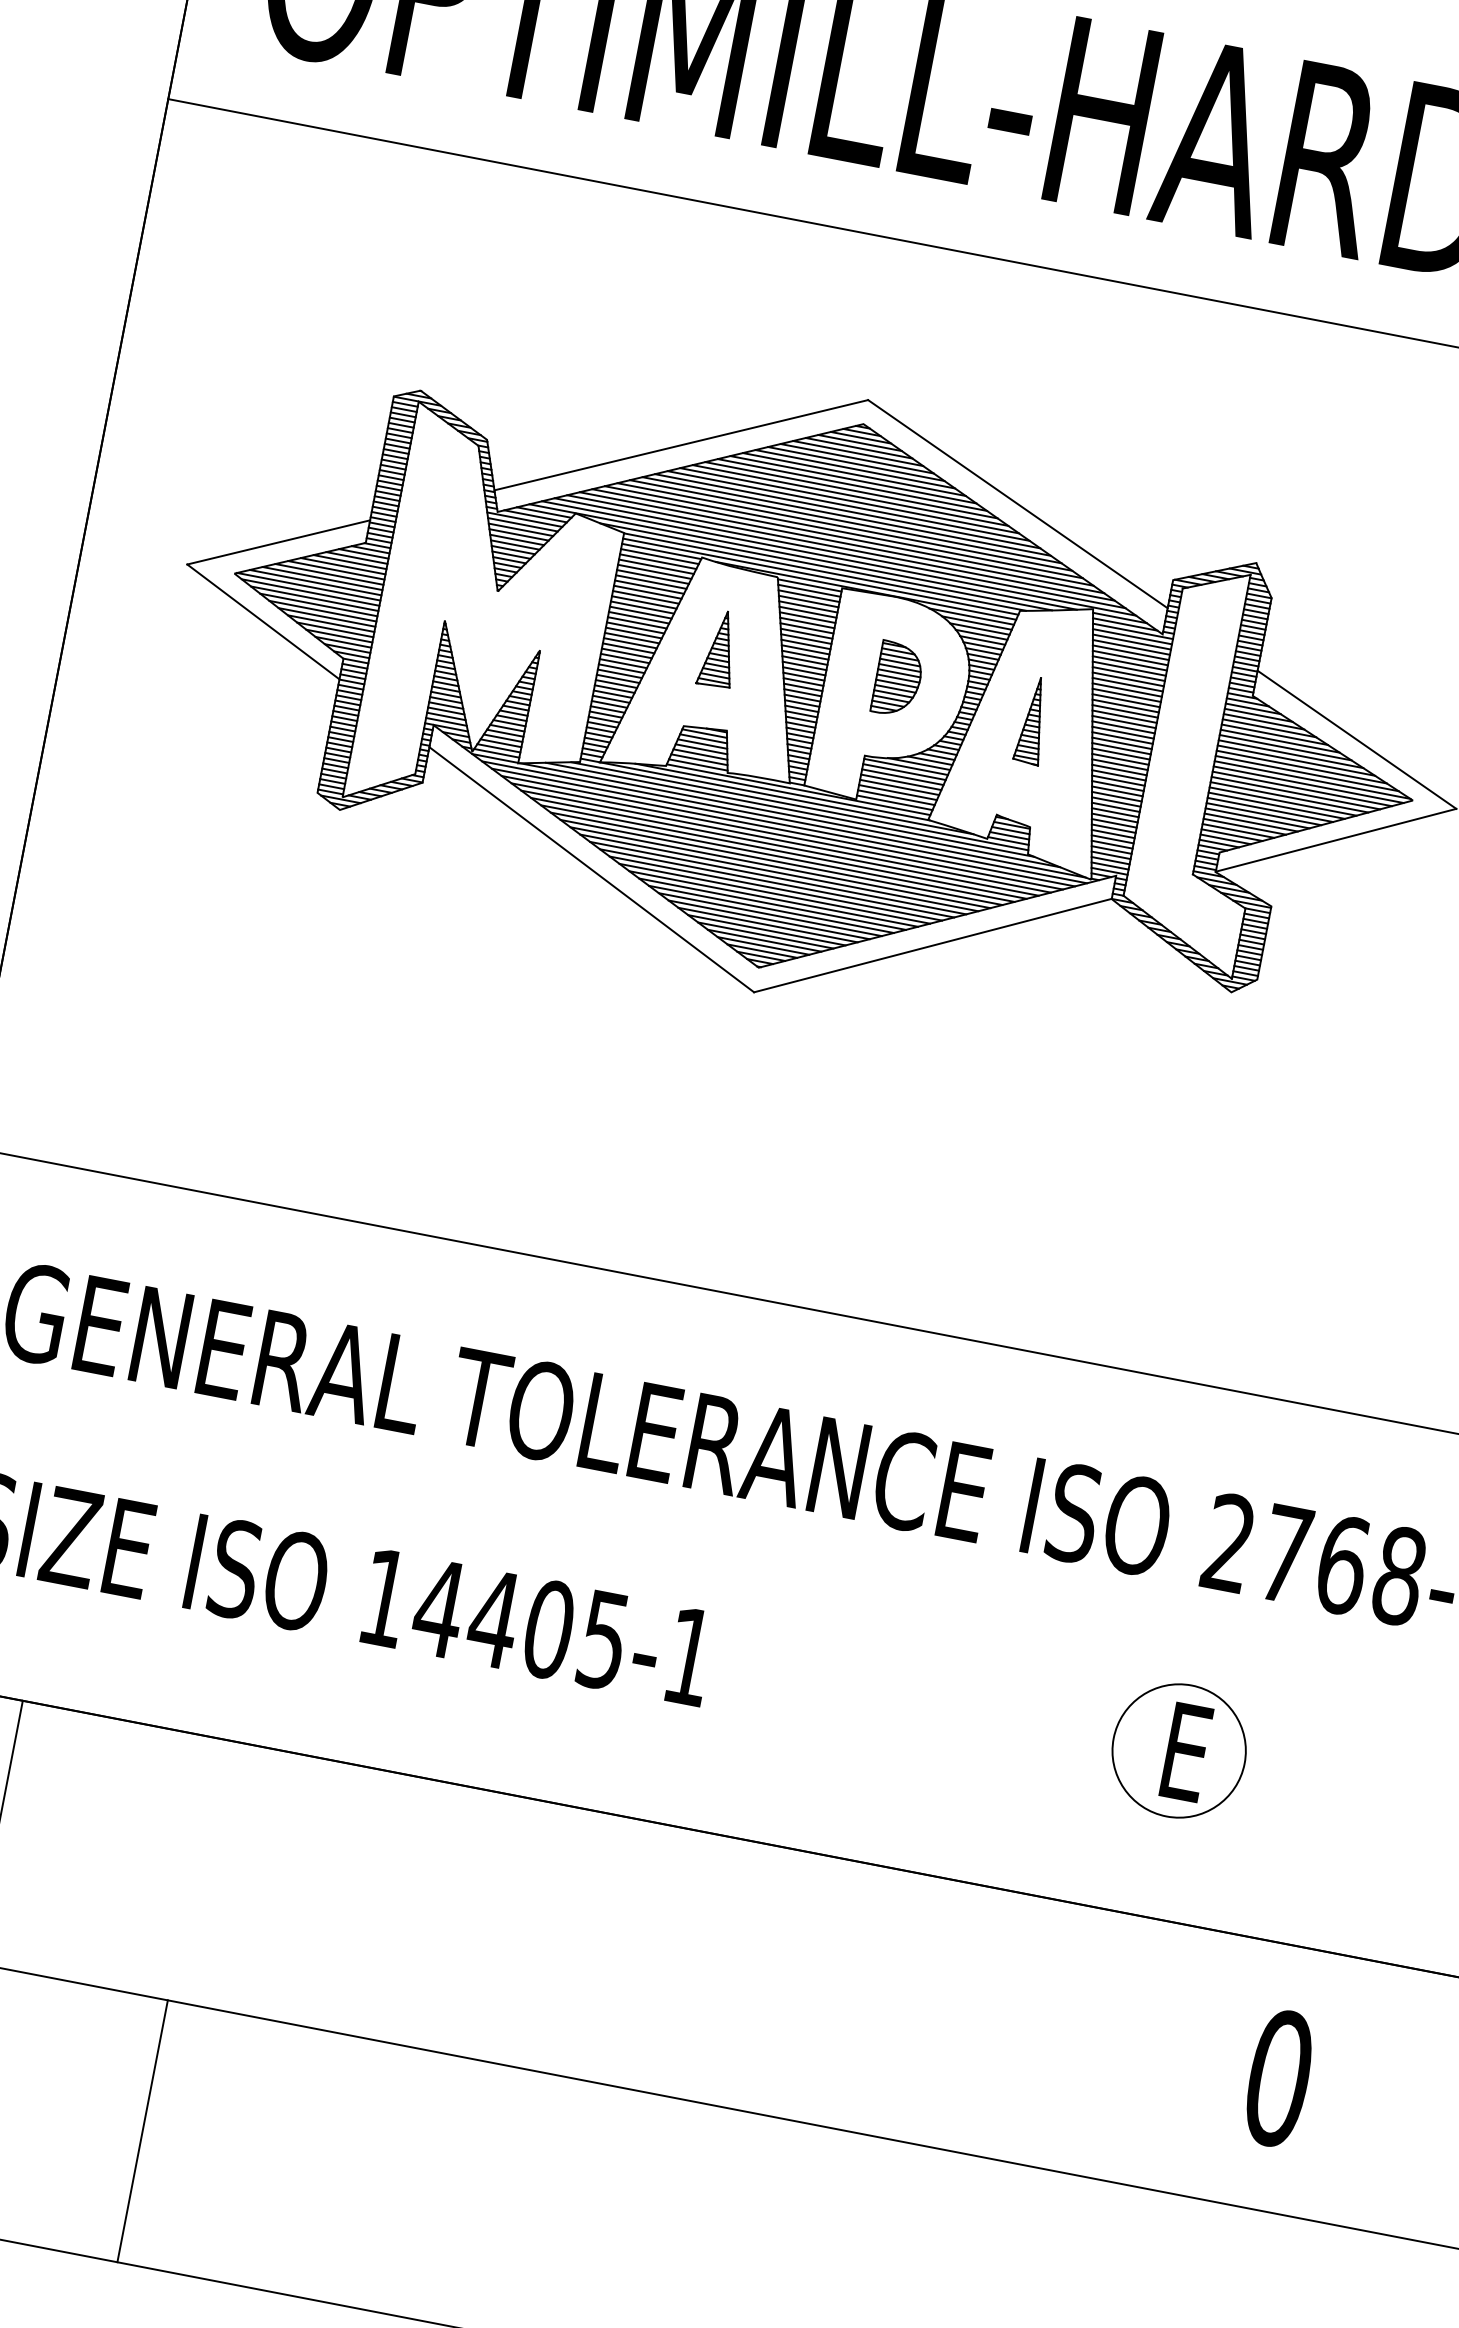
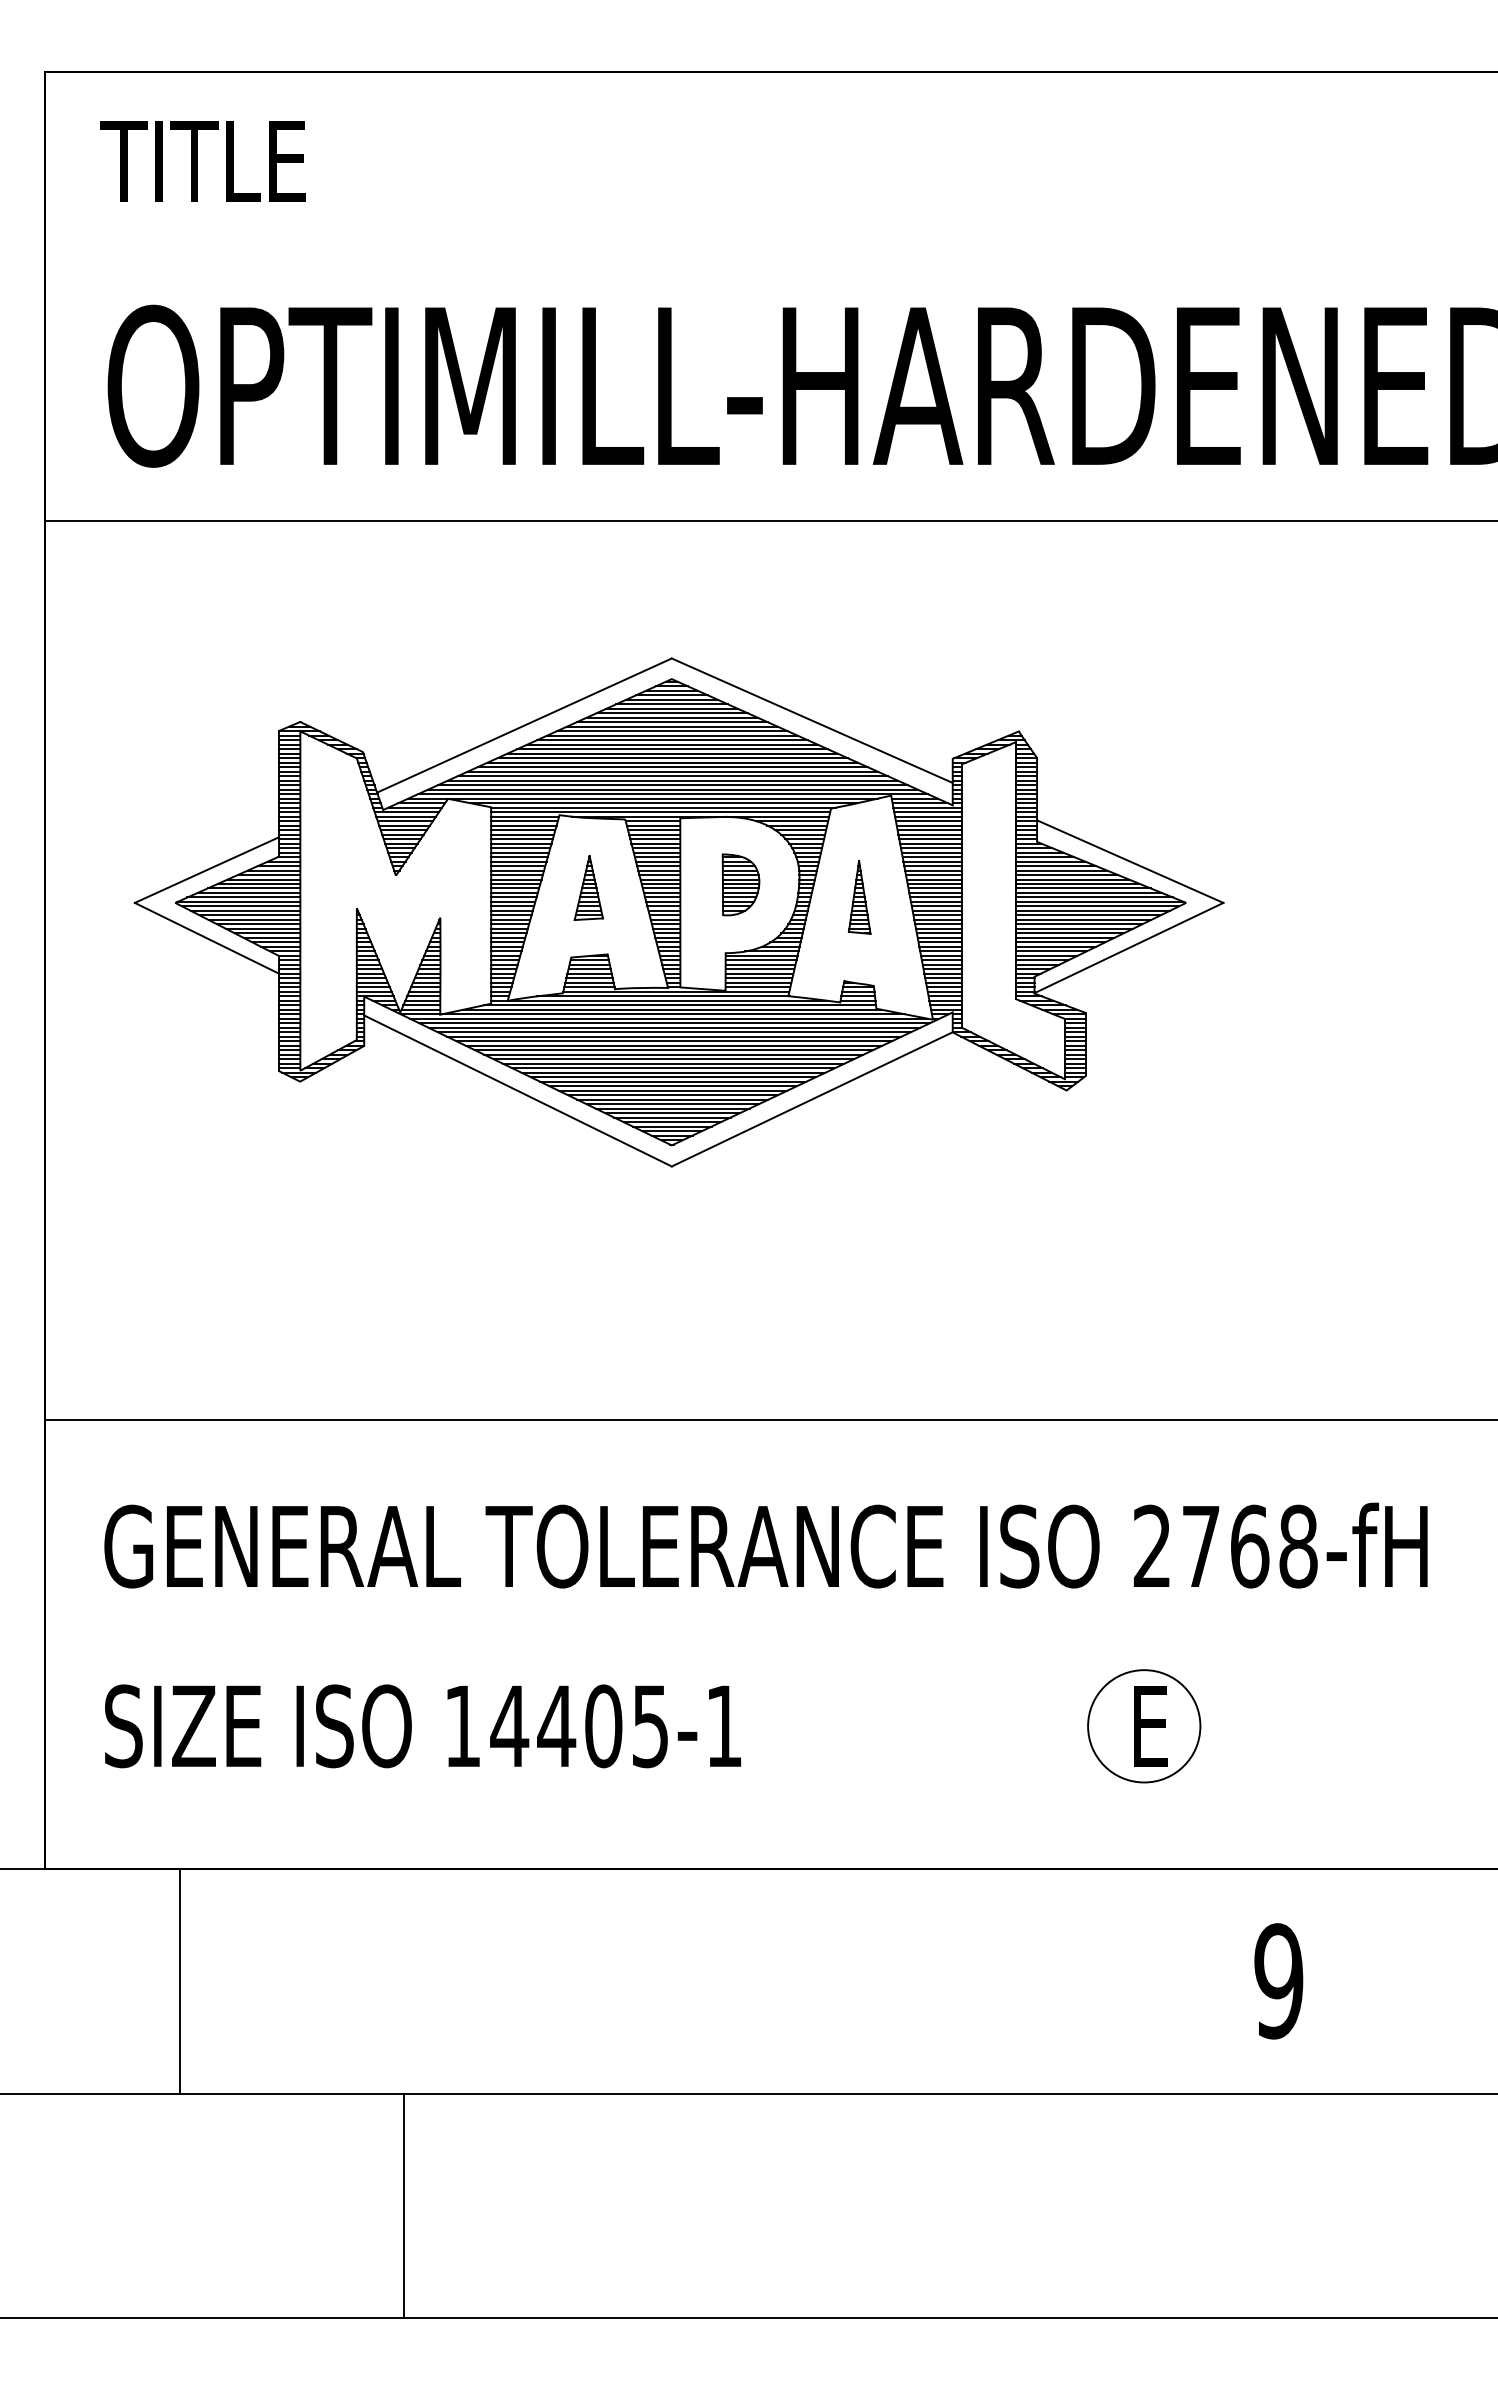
text: (1278, 2078) -> (1278, 1981), 0 -> 9
line: (142, 2130) -> (404, 2205), moved

